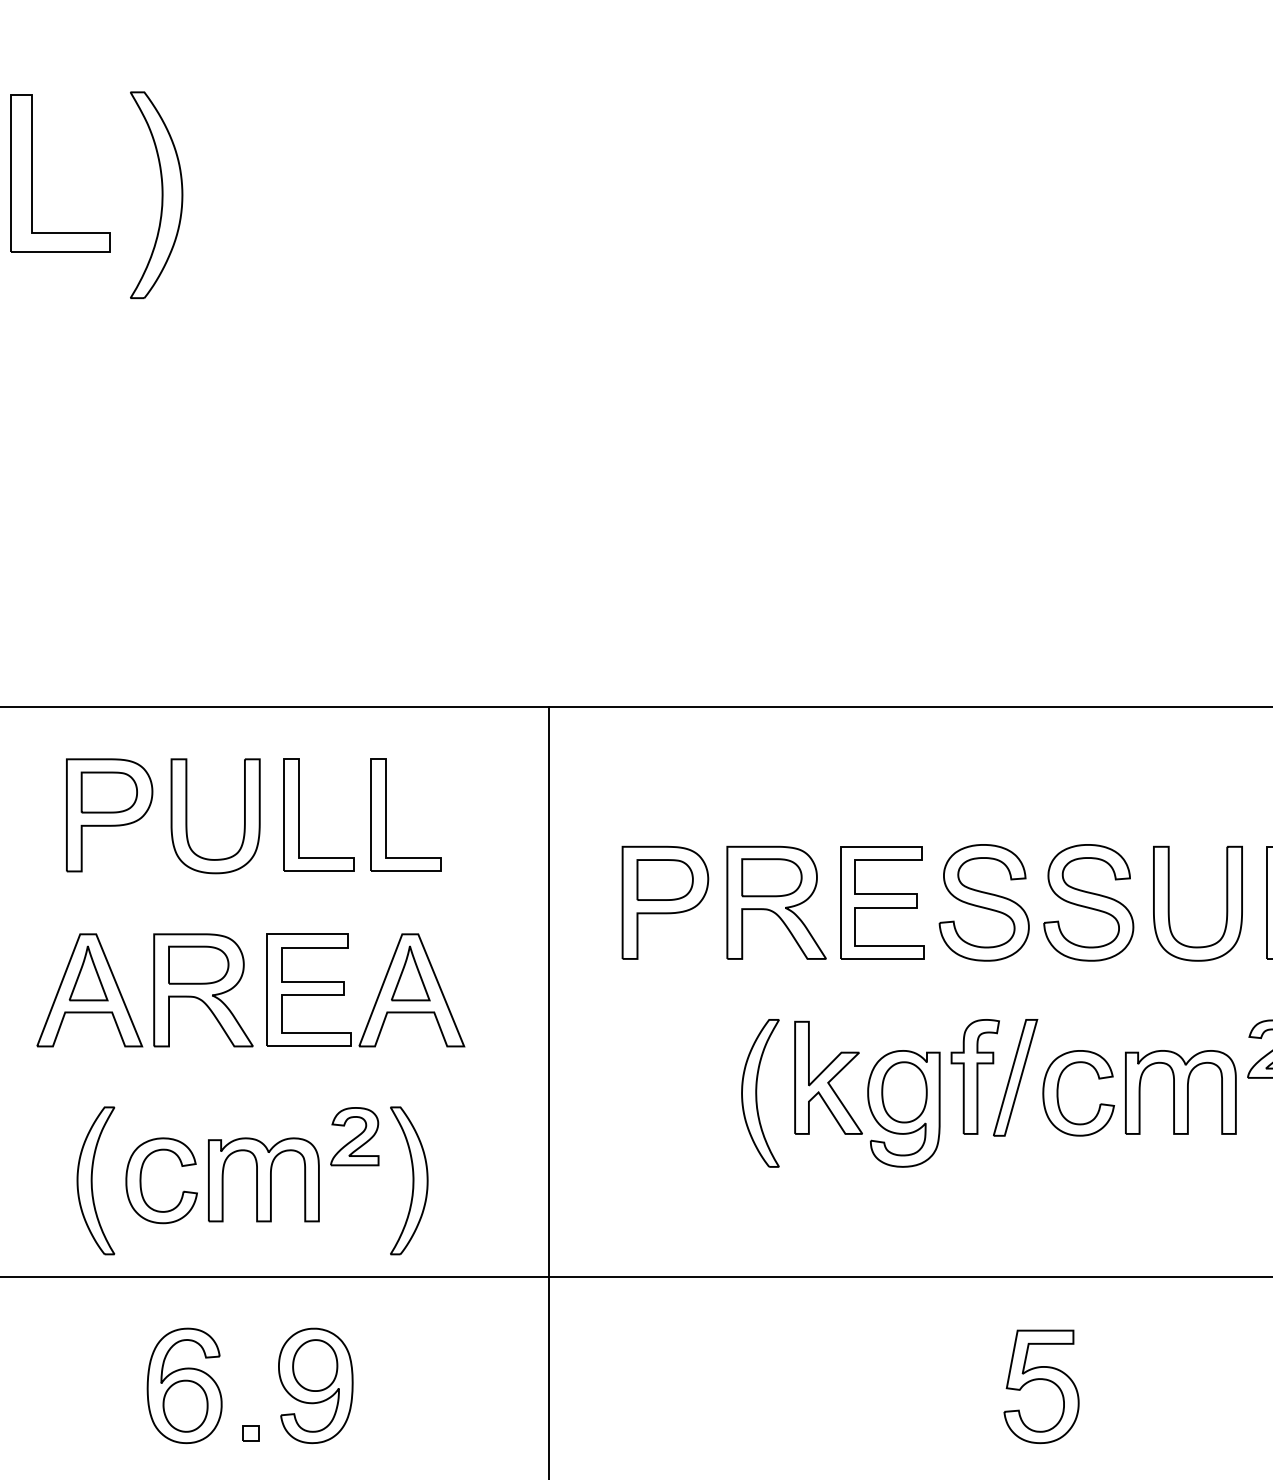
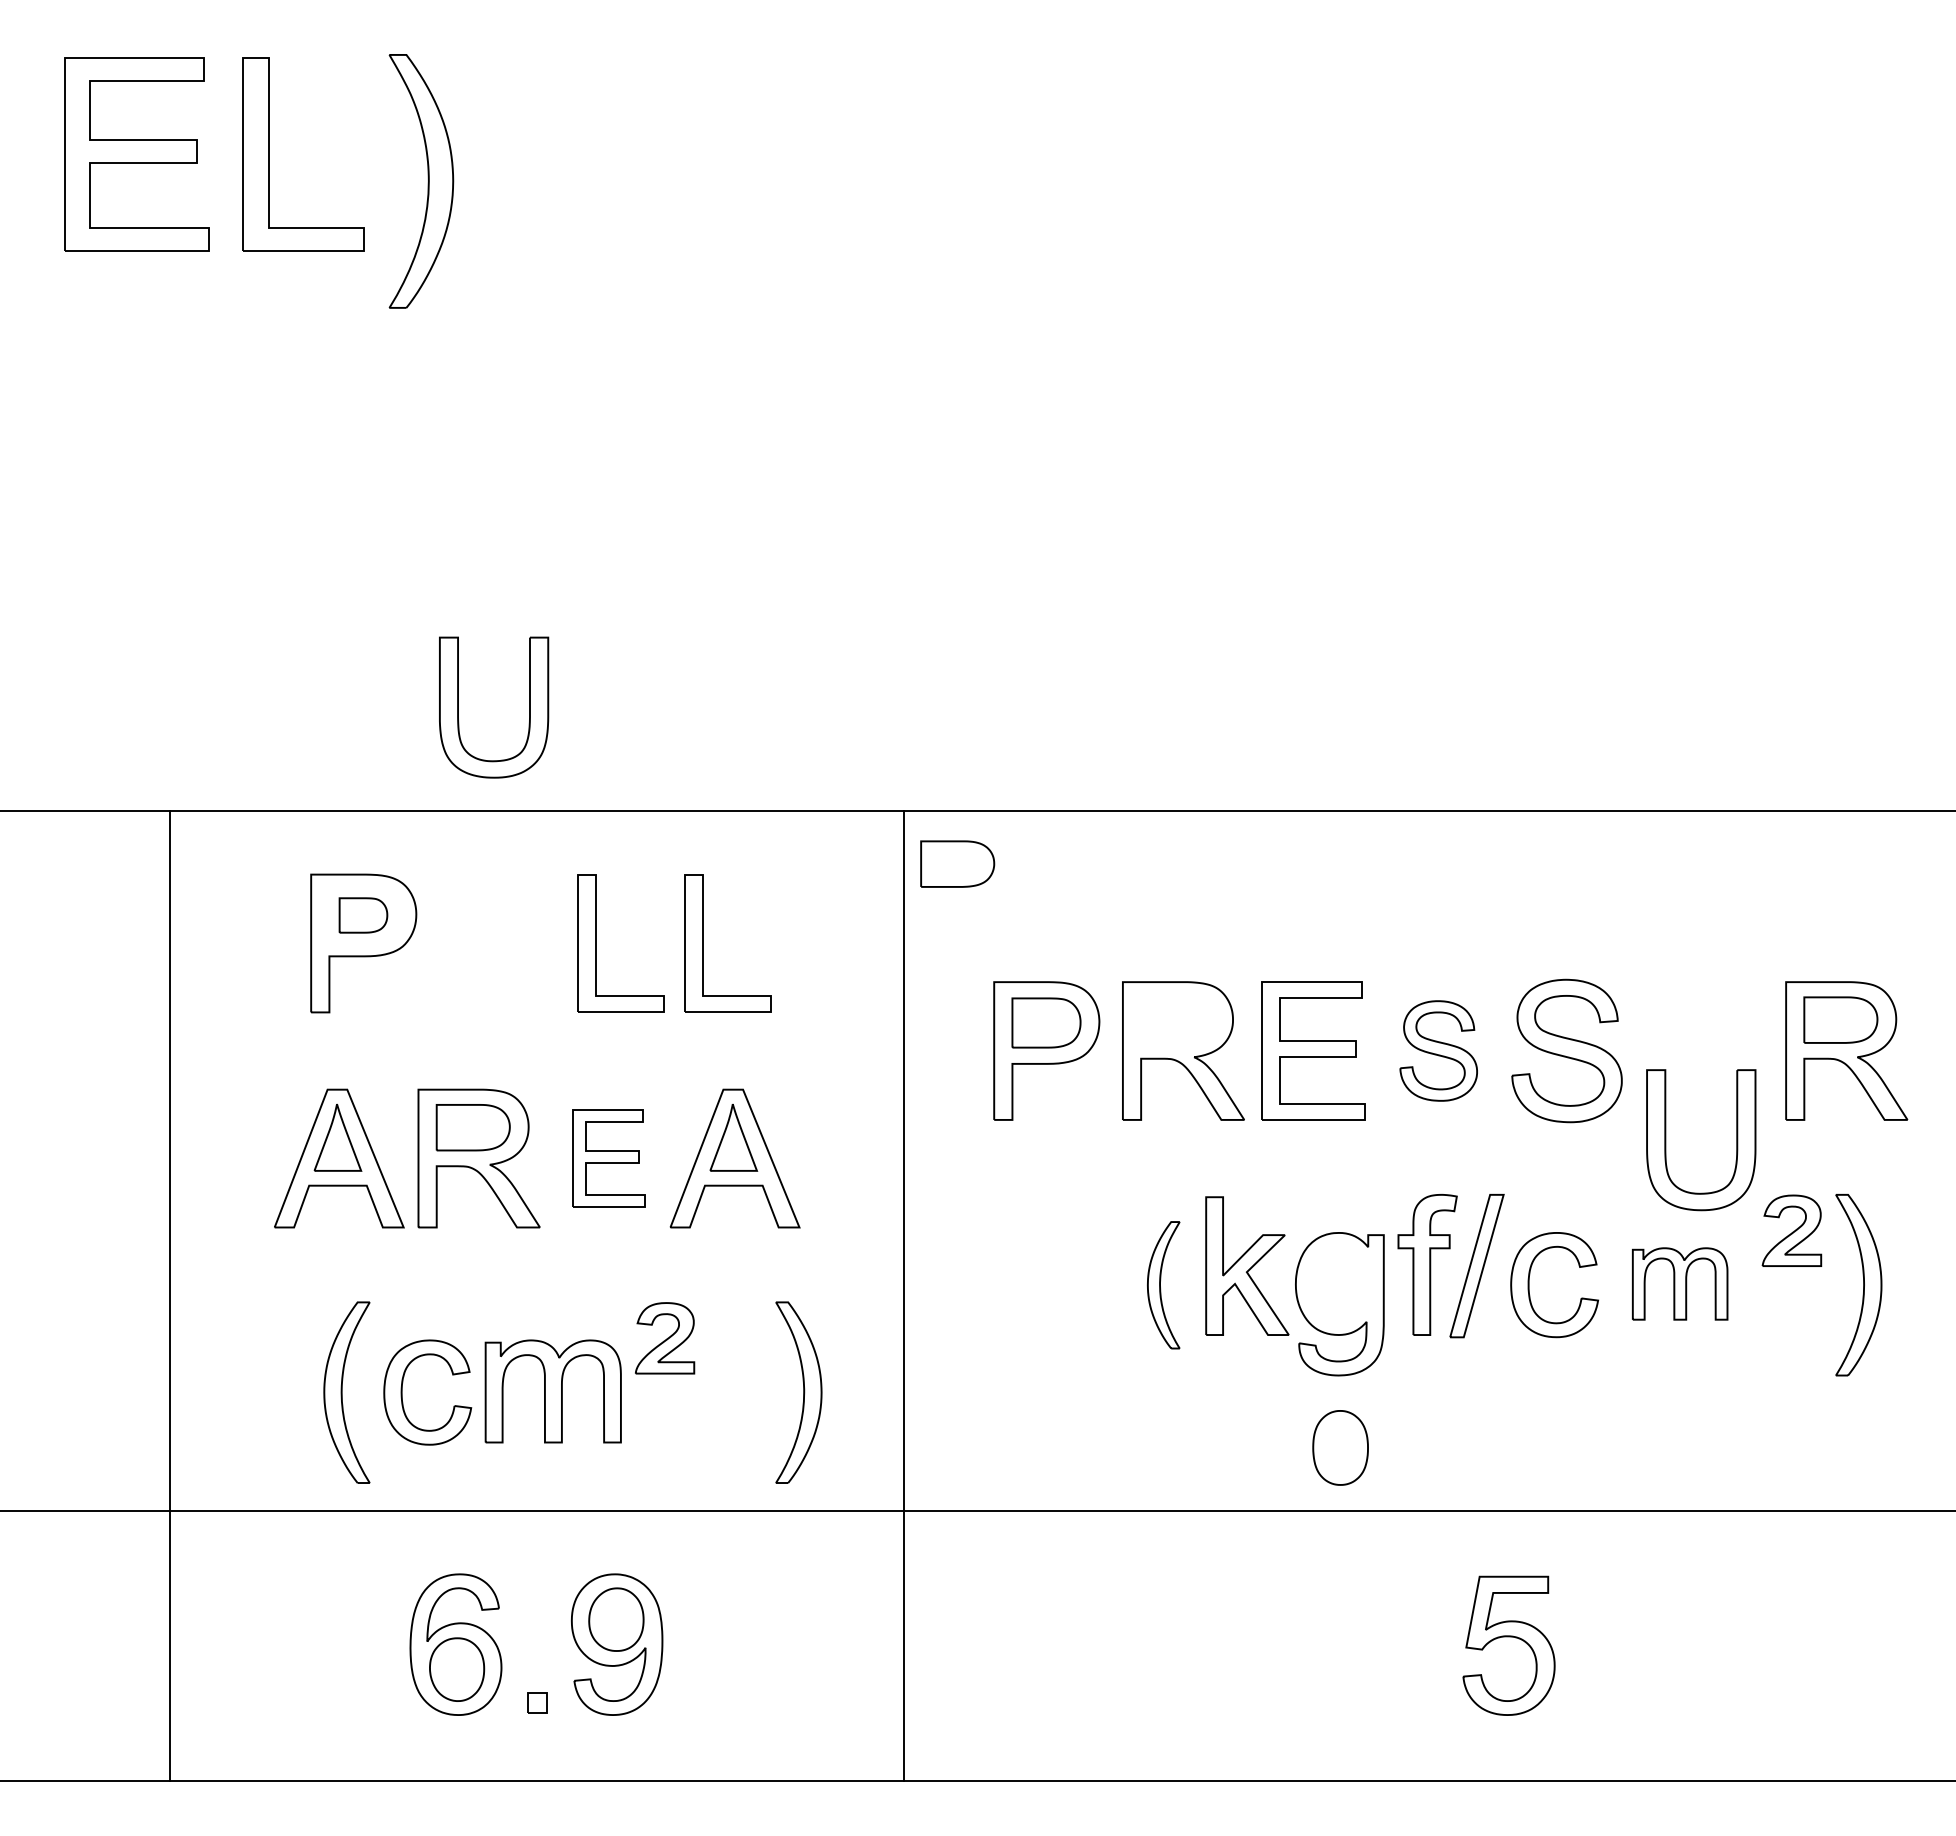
part: (109, 792) -> (363, 915), size x0.7
part: (244, 816) -> (529, 707), moved
part: (771, 877) -> (957, 863), moved
part: (984, 902) -> (1438, 1050), size x0.7
part: (1169, 904) -> (1666, 1140), moved
part: (308, 990) -> (608, 1158), size x0.7
part: (904, 1092) -> (1340, 1447), moved
part: (1180, 1092) -> (1679, 1283), size x0.7
part: (760, 1093) -> (1163, 1285), size x0.7
part: (408, 1180) -> (798, 1392), moved

